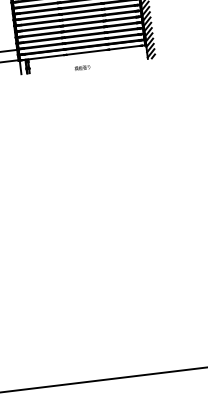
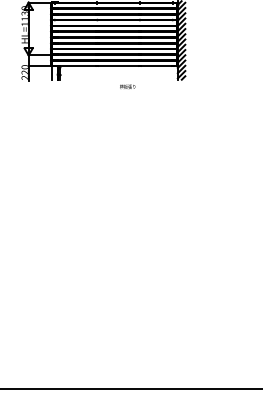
text: (82, 67) -> (127, 86), moved

